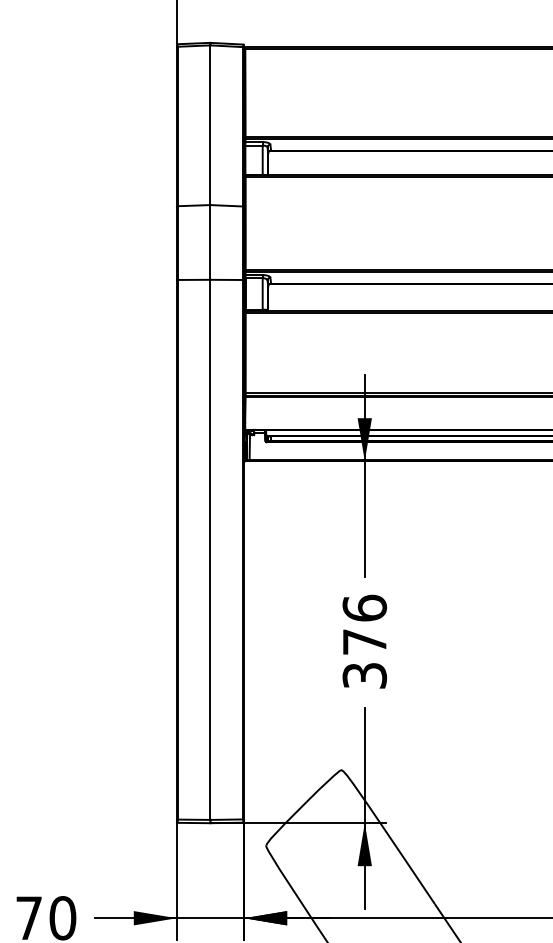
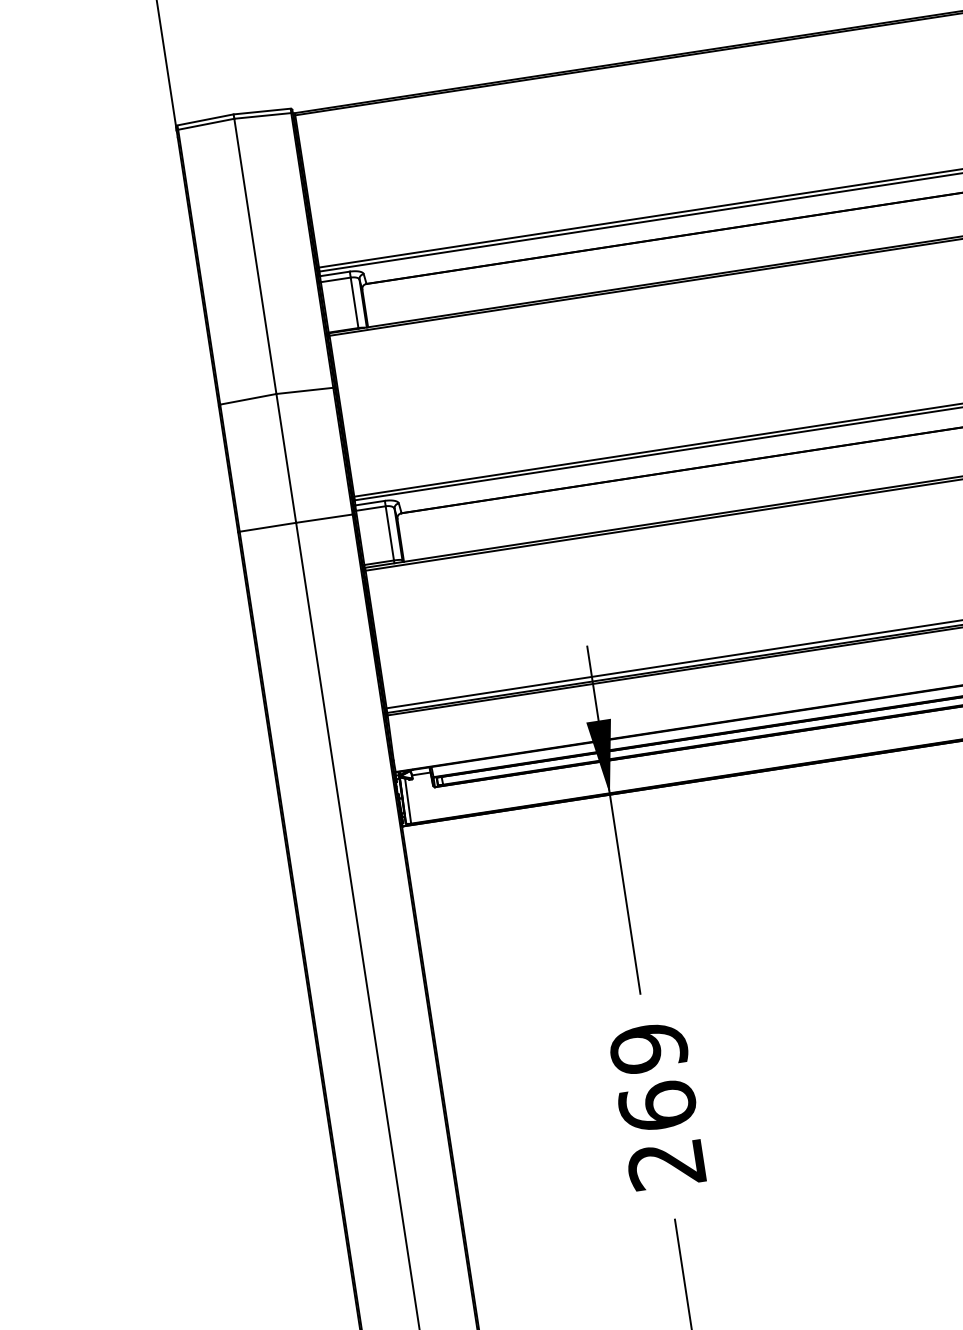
text: (364, 641) -> (657, 1105), 376 -> 269

